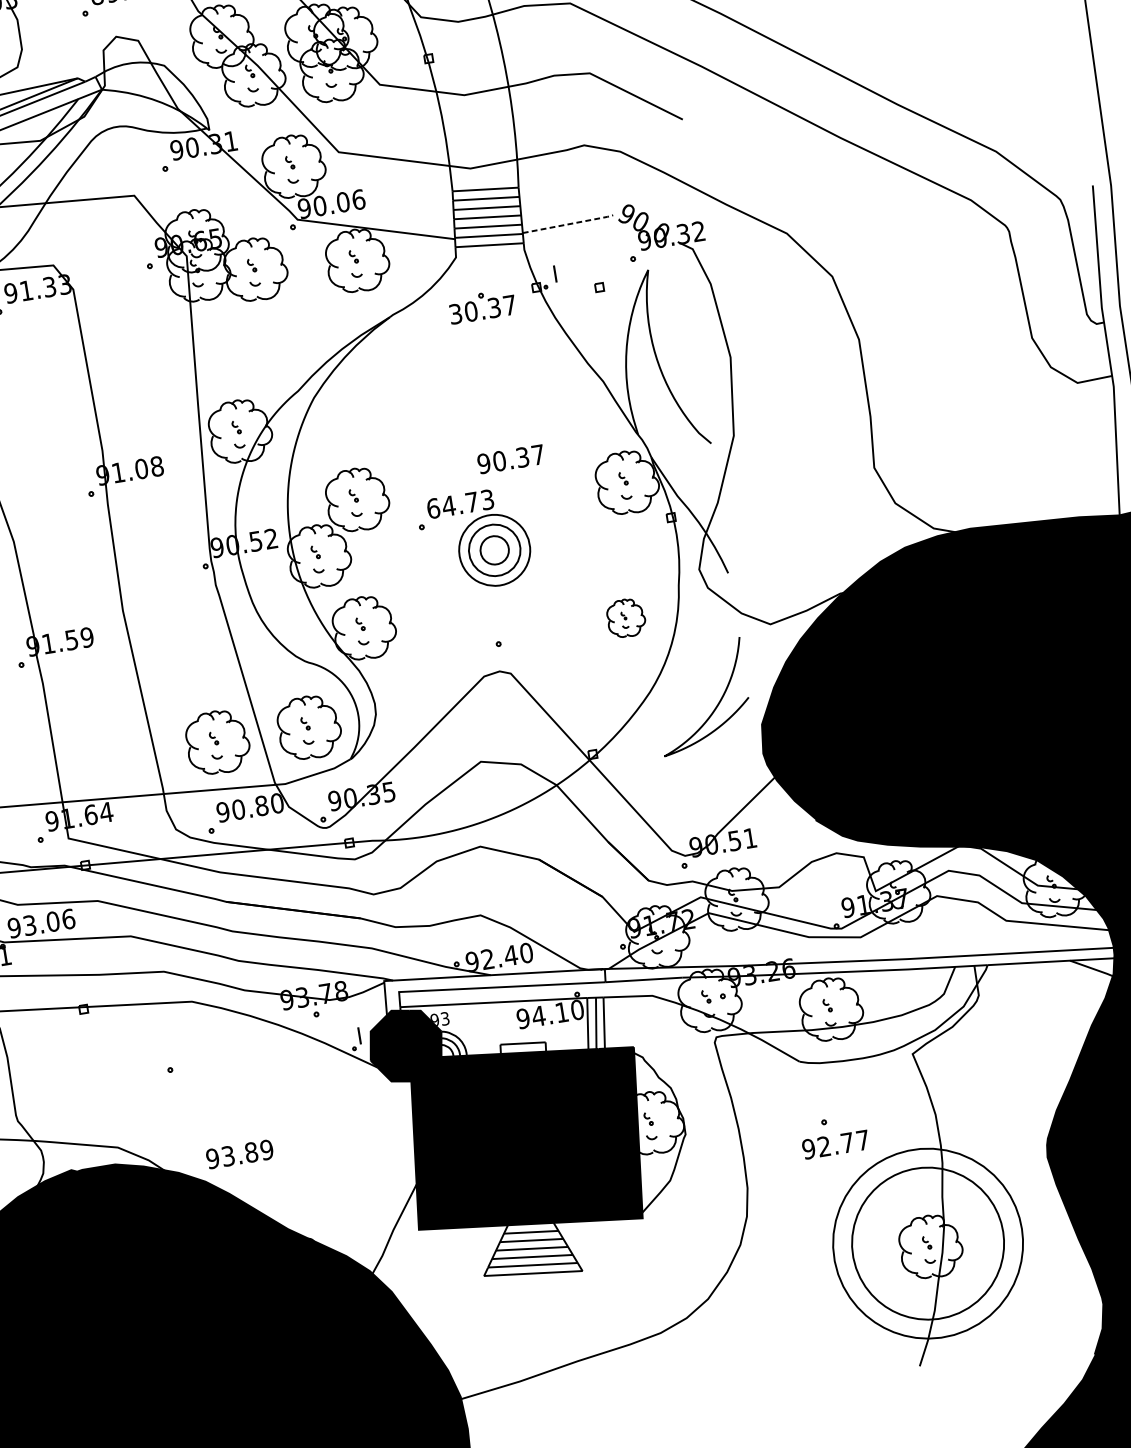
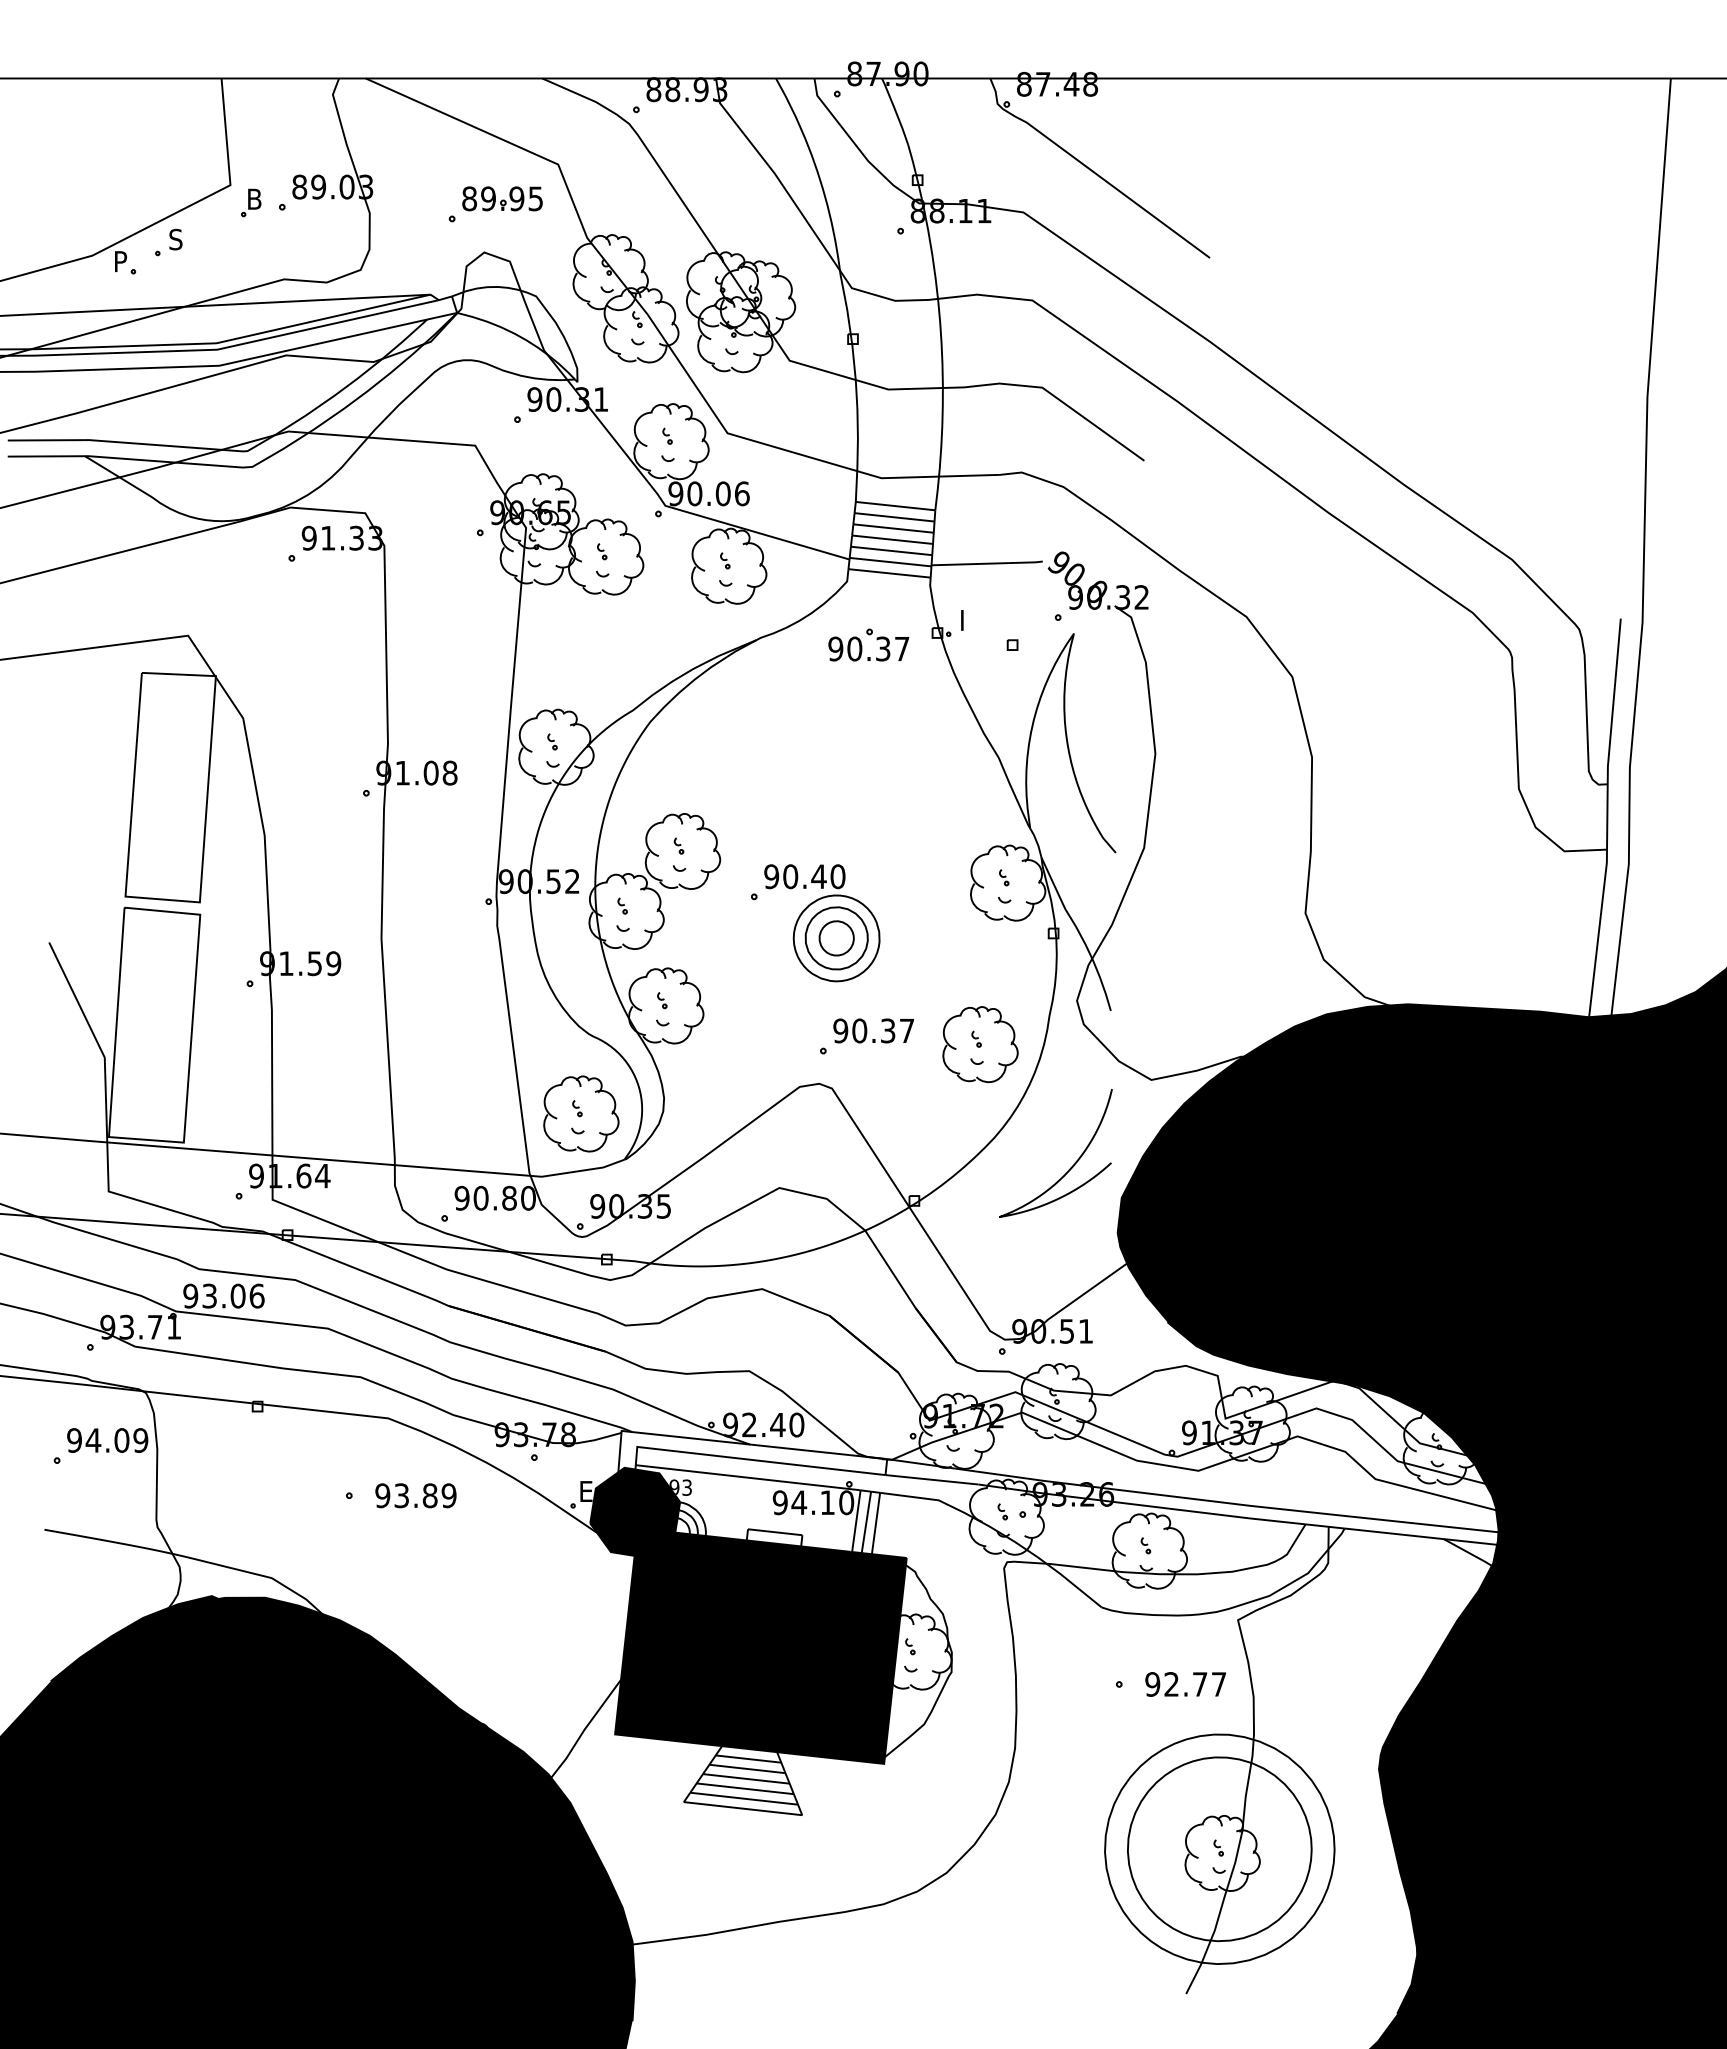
line: (569, 224) -> (988, 563), dashed -> solid
text: (455, 313) -> (835, 648), 30.37 -> 90.37
text: (510, 458) -> (873, 1030), moved
text: (460, 504) -> (804, 876), 64.73 -> 90.40
part: (626, 617) -> (980, 1044), size x1.67
part: (217, 741) -> (469, 1113), removed
text: (364, 1035) -> (587, 1491), I -> E
text: (835, 1144) -> (1185, 1684), moved
text: (239, 1154) -> (415, 1495), moved

